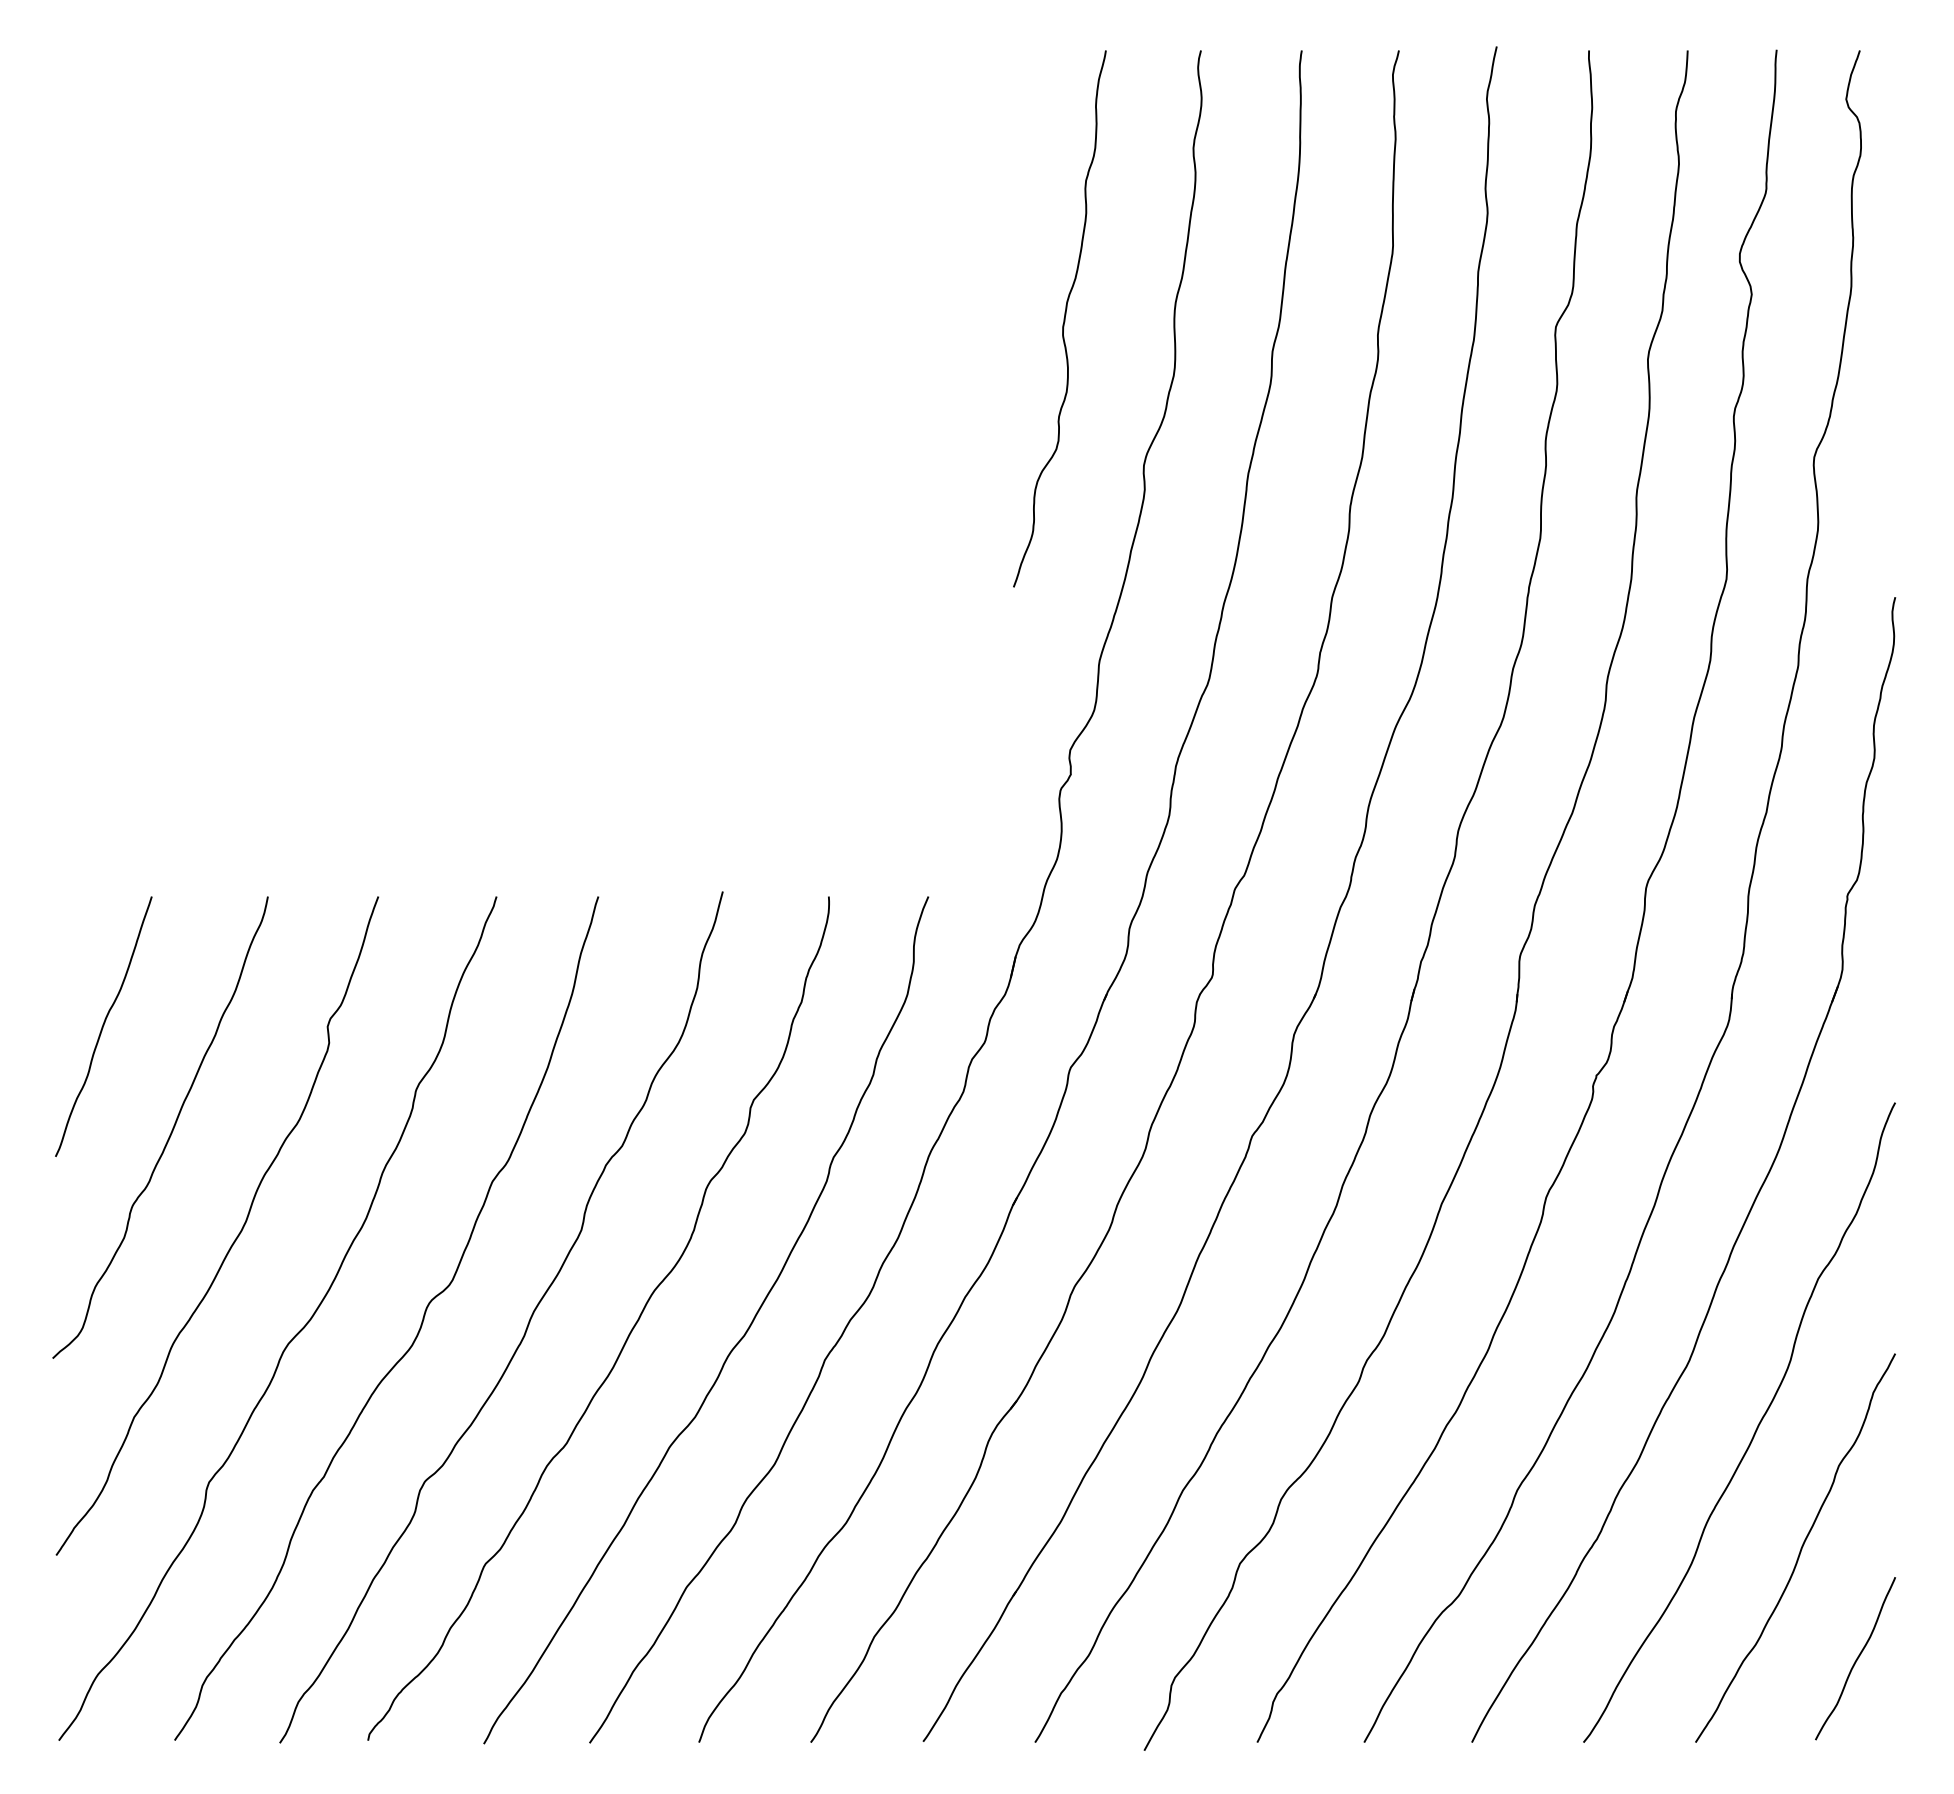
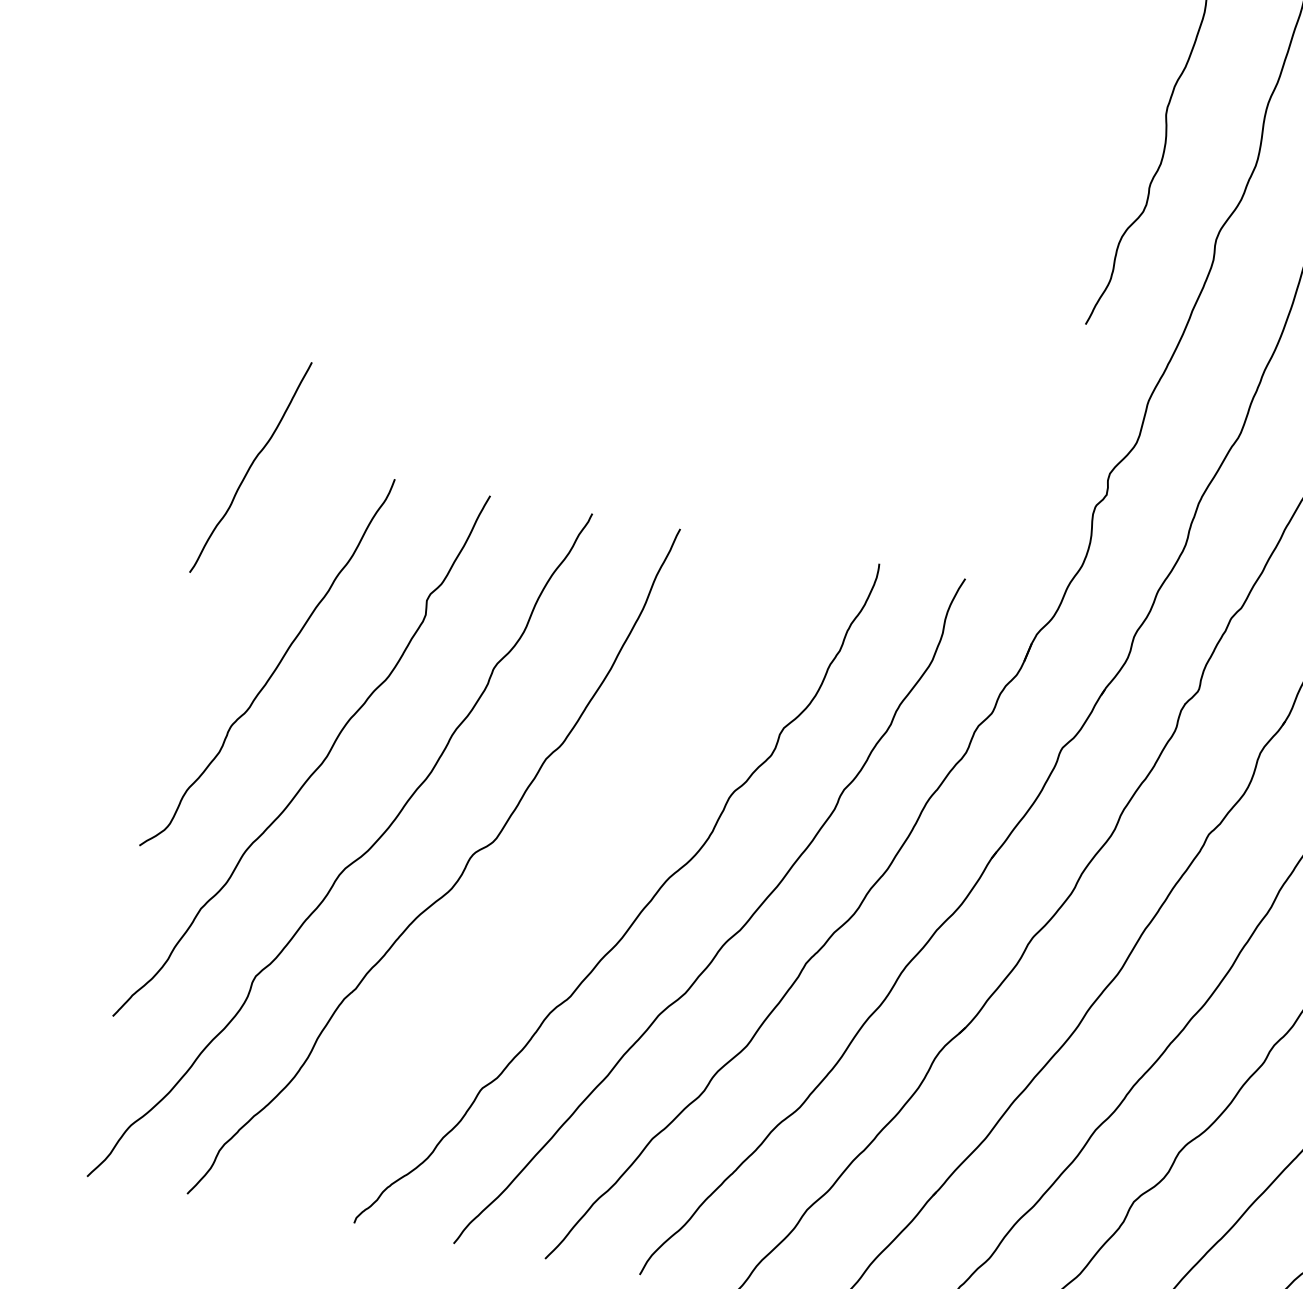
curve: (103, 1026) -> (250, 467), moved
curve: (526, 1326) -> (553, 889), removed

